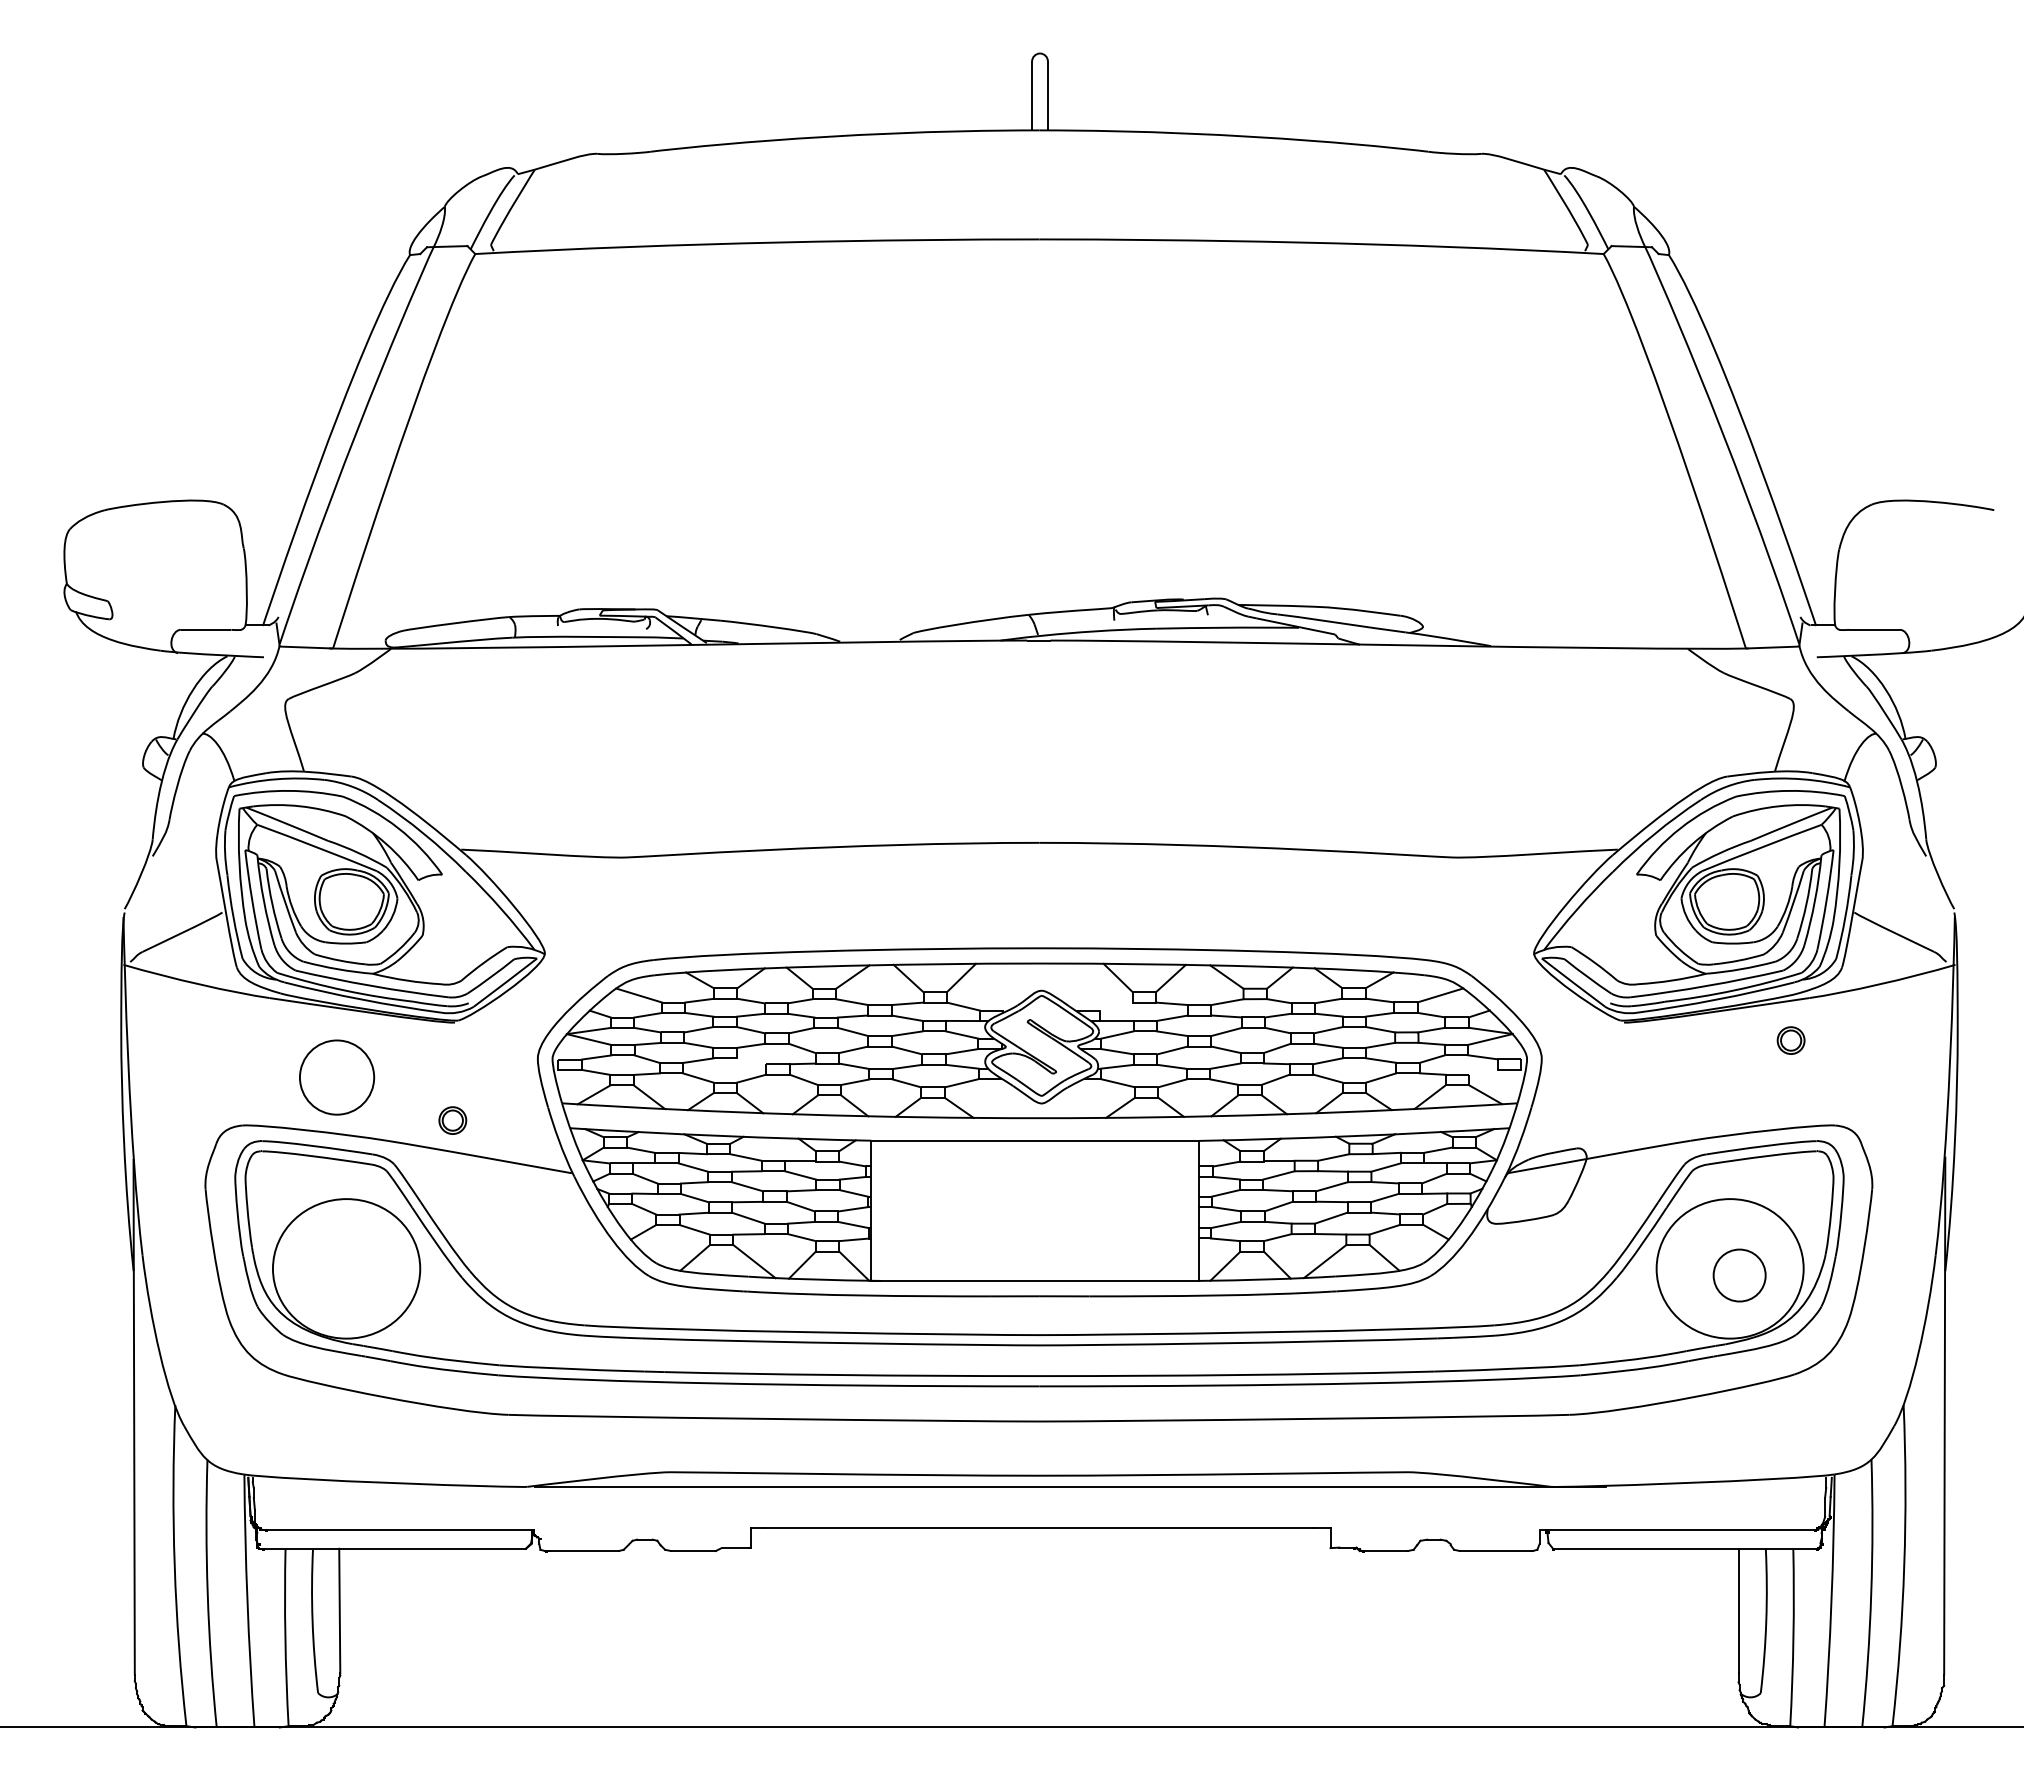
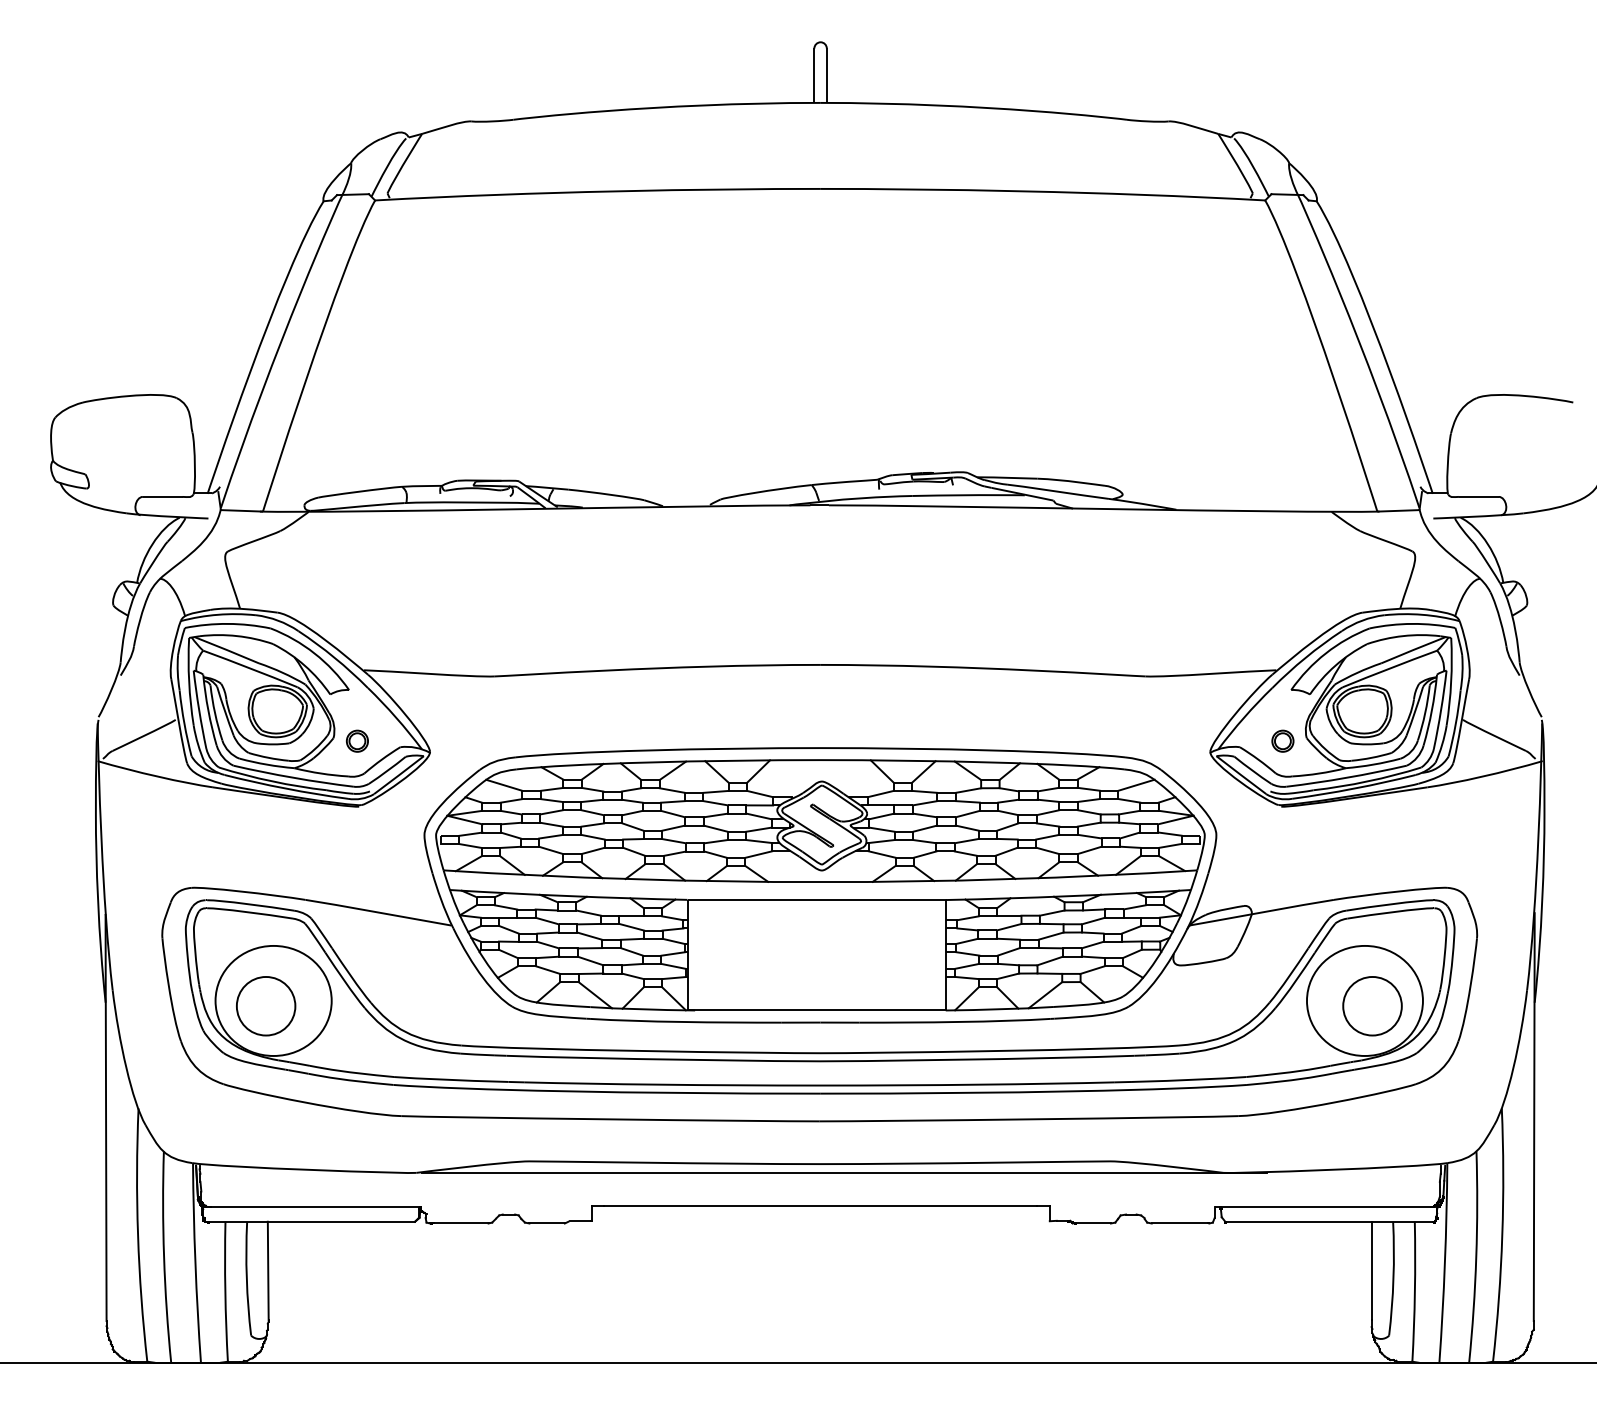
line: (1115, 1006) -> (880, 794), added
part: (1790, 1040) -> (1282, 741), moved
line: (751, 1061) -> (593, 837), added
line: (1483, 1071) -> (1170, 845), added
part: (337, 1077) -> (266, 1006), moved
part: (452, 1120) -> (357, 741), moved
part: (1739, 1275) -> (1372, 1006), size x1.43

